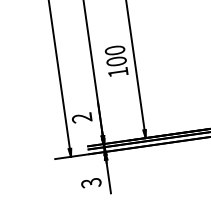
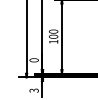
text: (80, 118) -> (33, 60), 2 -> 0

